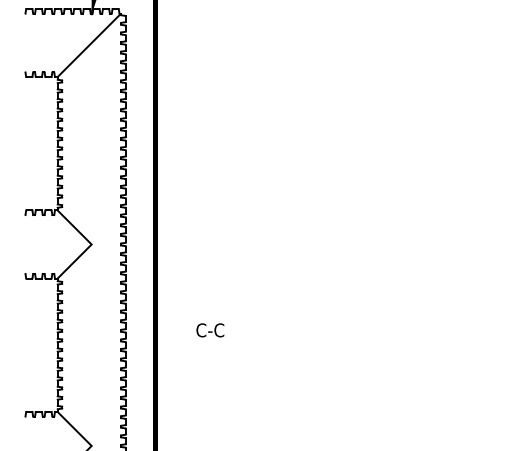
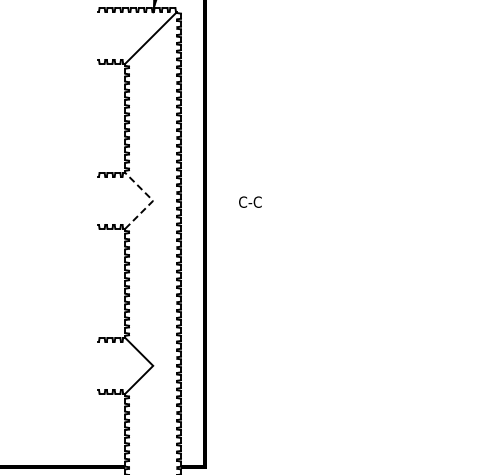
line: (92, 244) -> (153, 200), solid -> dashed
text: (210, 329) -> (250, 201), moved

